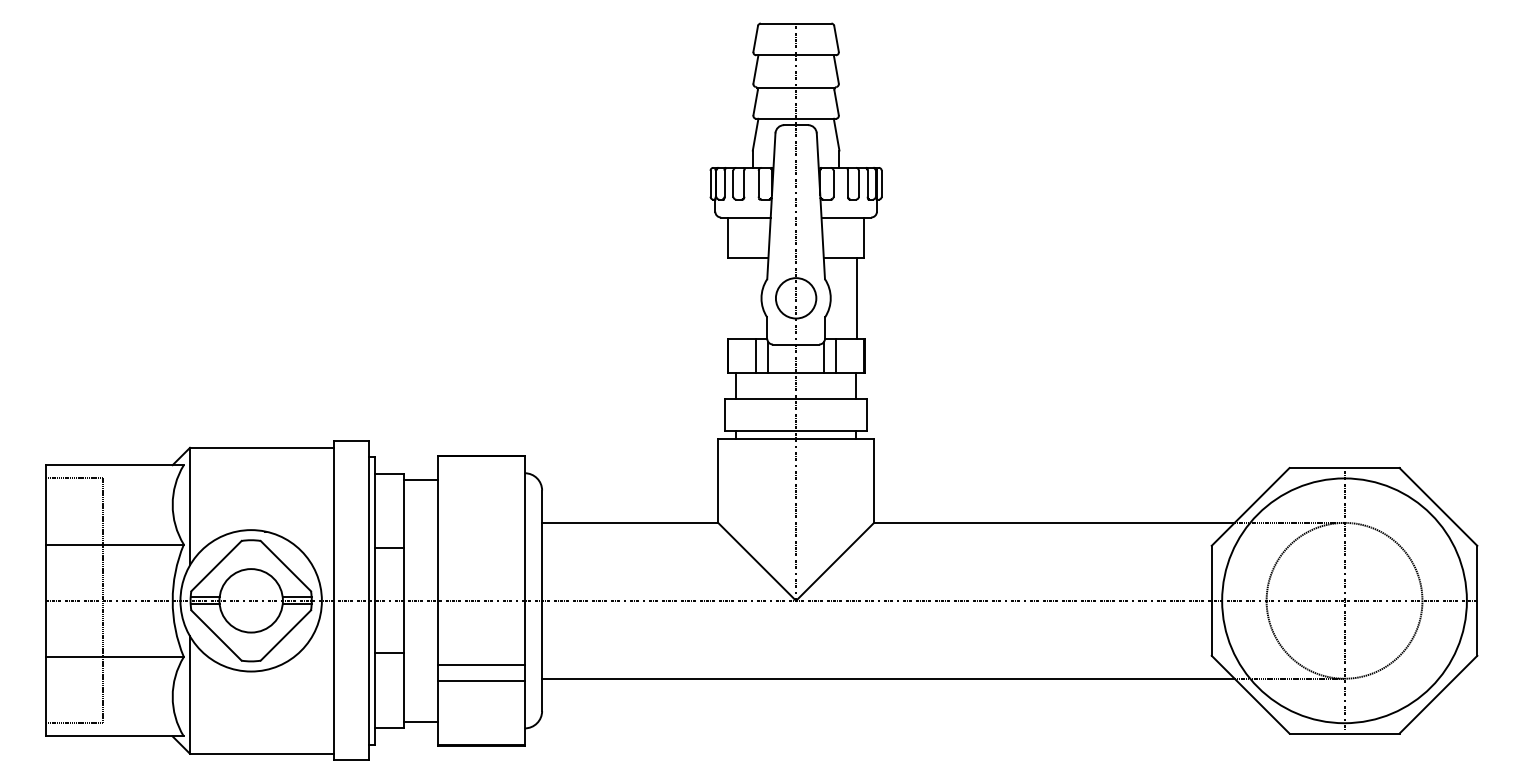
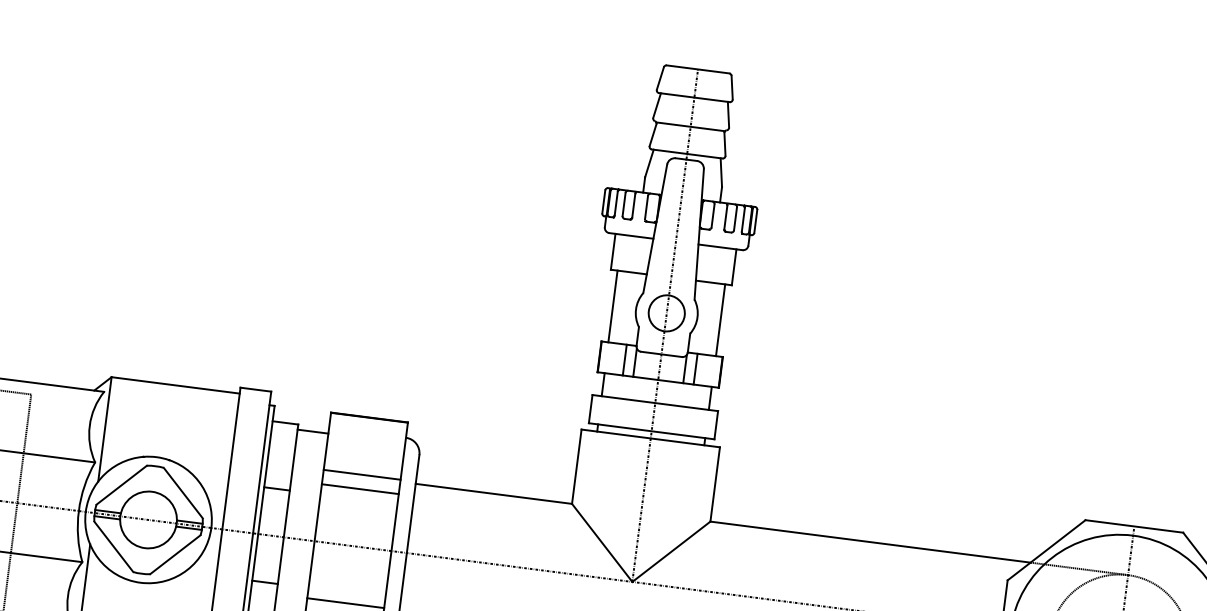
line: (735, 297) -> (613, 305), added
line: (481, 520) -> (362, 474), added
line: (481, 536) -> (360, 489), added

